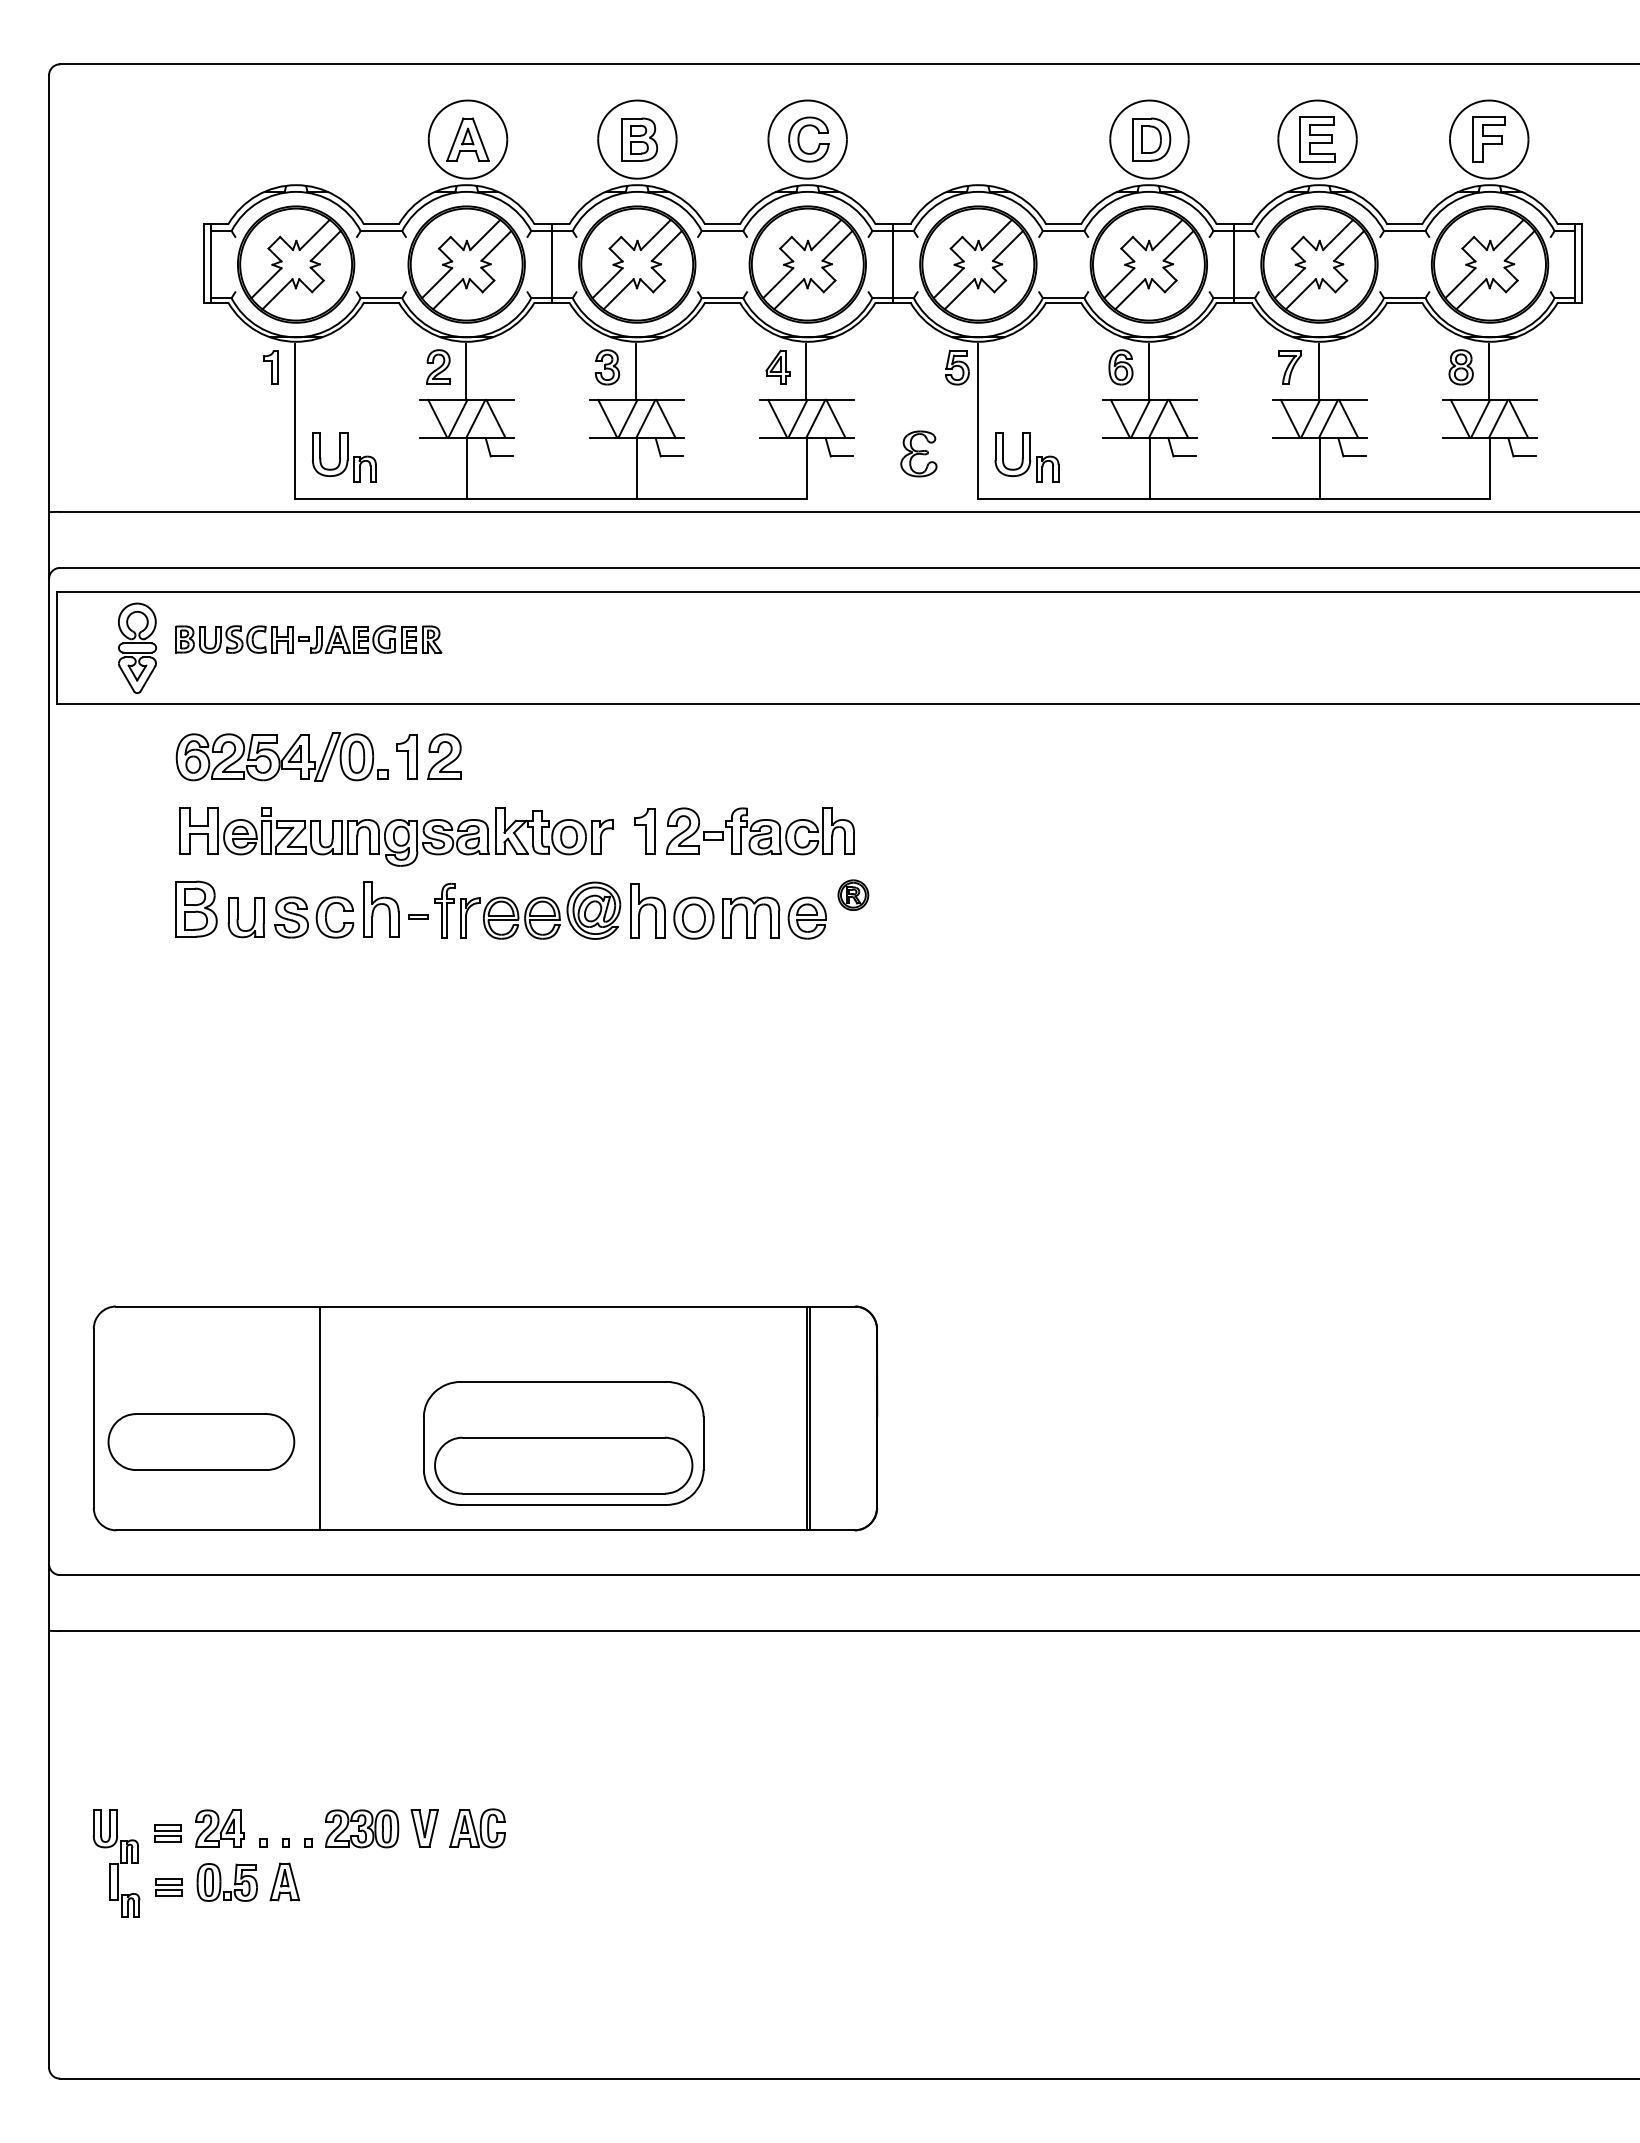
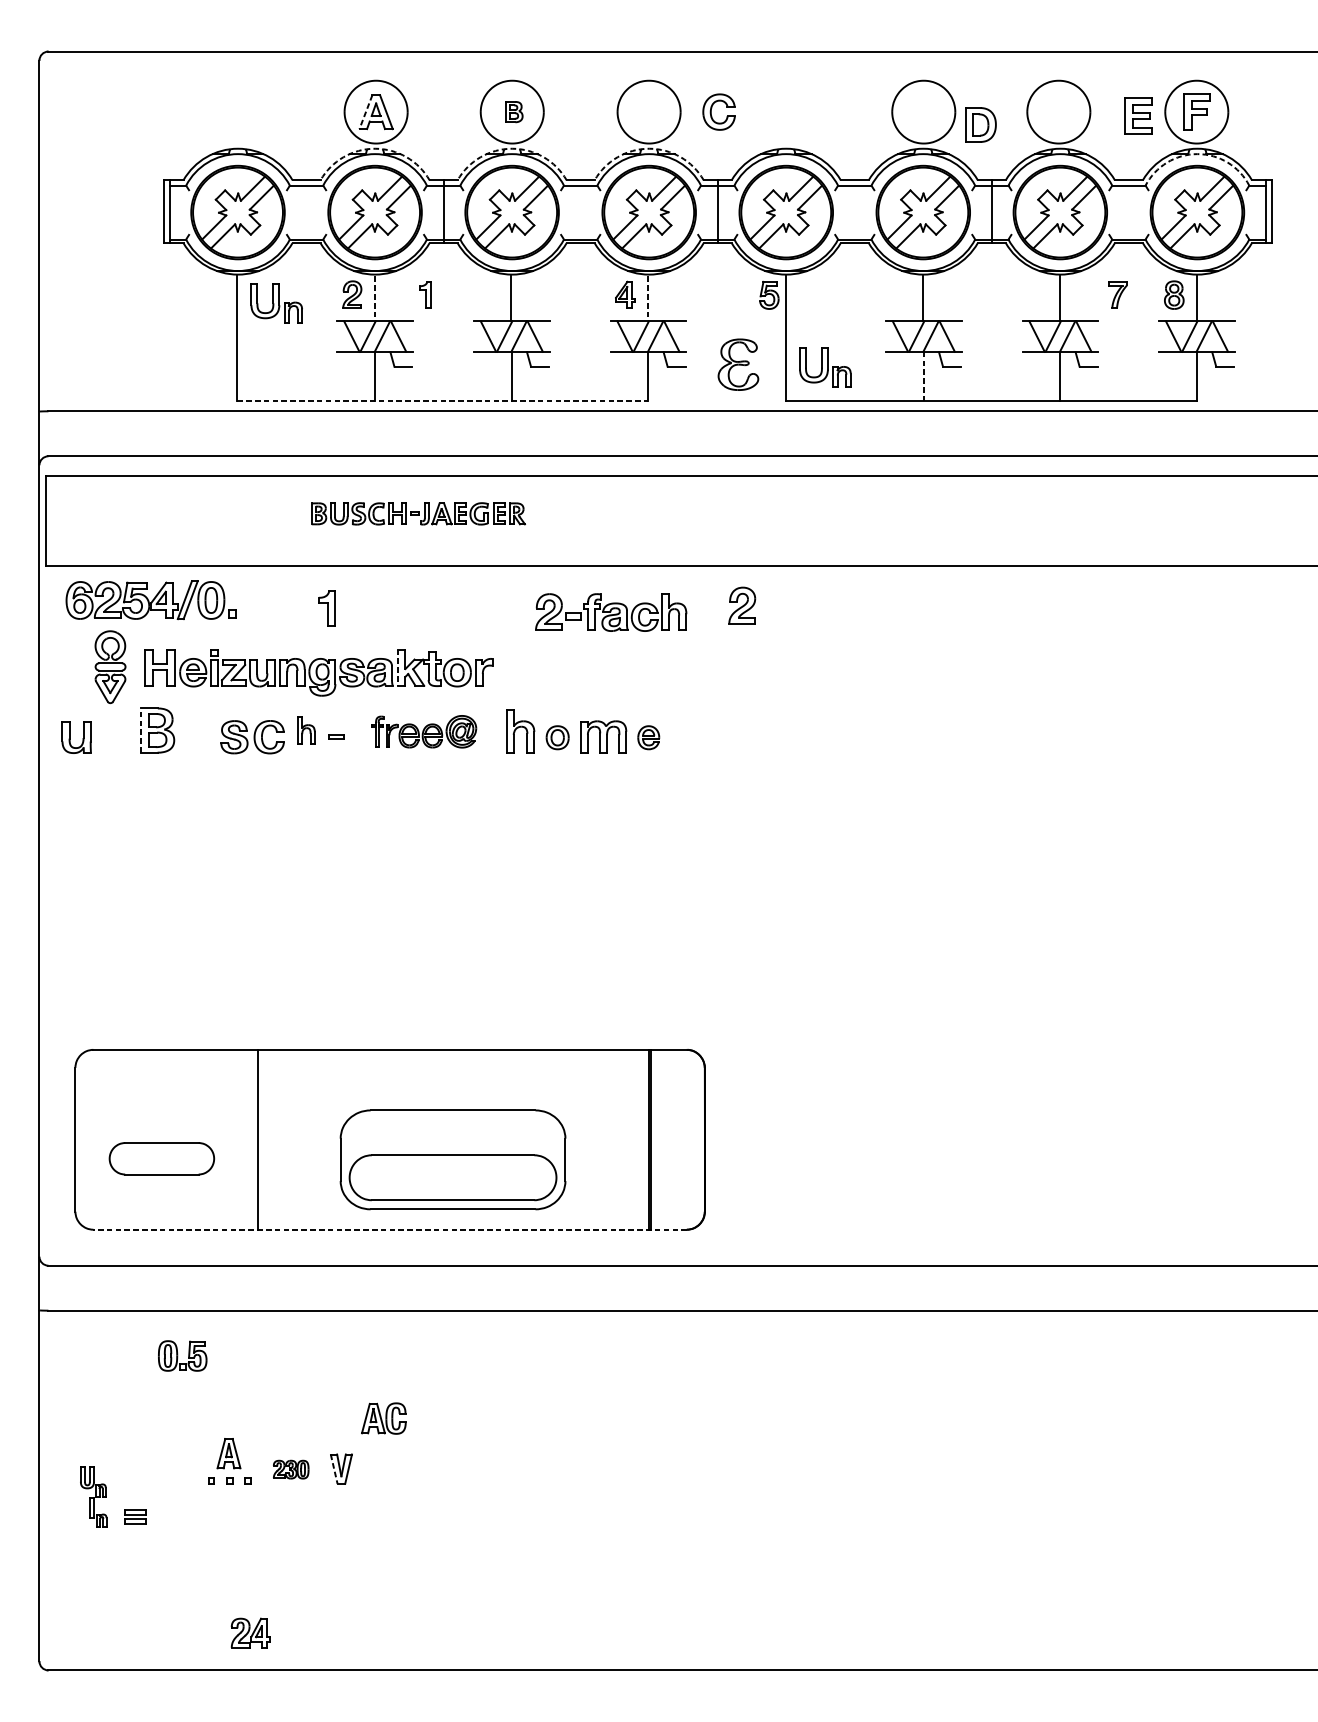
line: (455, 139) -> (366, 112), solid -> dashed
part: (639, 139) -> (513, 112), size x0.6
part: (799, 139) -> (711, 112), moved
part: (1151, 139) -> (980, 124), moved
part: (1317, 139) -> (1138, 116), moved
arc: (466, 185) -> (374, 149), solid -> dashed
arc: (637, 185) -> (512, 149), solid -> dashed
arc: (807, 185) -> (648, 149), solid -> dashed
arc: (1490, 191) -> (1197, 153), solid -> dashed
part: (270, 367) -> (424, 295), moved
part: (607, 367) -> (488, 295), removed
part: (1120, 367) -> (900, 295), removed
part: (1289, 367) -> (1117, 295), moved
line: (466, 372) -> (374, 299), solid -> dashed
line: (806, 372) -> (648, 299), solid -> dashed
part: (918, 453) -> (738, 364), size x1.4
part: (344, 457) -> (276, 303), moved
line: (1149, 468) -> (923, 376), solid -> dashed
line: (551, 498) -> (443, 400), solid -> dashed
part: (308, 639) -> (418, 513), moved
part: (137, 647) -> (110, 666), moved
part: (281, 756) -> (150, 599), moved
part: (444, 756) -> (742, 605), moved
line: (495, 830) -> (398, 667), solid -> dashed
part: (644, 831) -> (517, 668), removed
part: (760, 831) -> (611, 612), moved
part: (853, 894) -> (685, 718), removed
line: (175, 908) -> (141, 730), solid -> dashed
part: (381, 909) -> (306, 730), size x0.6
part: (527, 910) -> (423, 731), size x0.7
part: (238, 917) -> (70, 737), moved
part: (693, 917) -> (557, 737), size x0.7
part: (806, 917) -> (648, 737), size x0.7
part: (201, 1441) -> (161, 1158), size x0.7
line: (485, 1530) -> (390, 1229), solid -> dashed
part: (219, 1828) -> (250, 1633), moved
part: (362, 1828) -> (291, 1469), size x0.6
line: (415, 1828) -> (333, 1469), solid -> dashed
part: (477, 1828) -> (383, 1418), moved
part: (167, 1833) -> (134, 1473), removed
part: (116, 1863) -> (93, 1497), size x0.7
part: (284, 1881) -> (228, 1453), moved
part: (226, 1882) -> (182, 1356), moved

